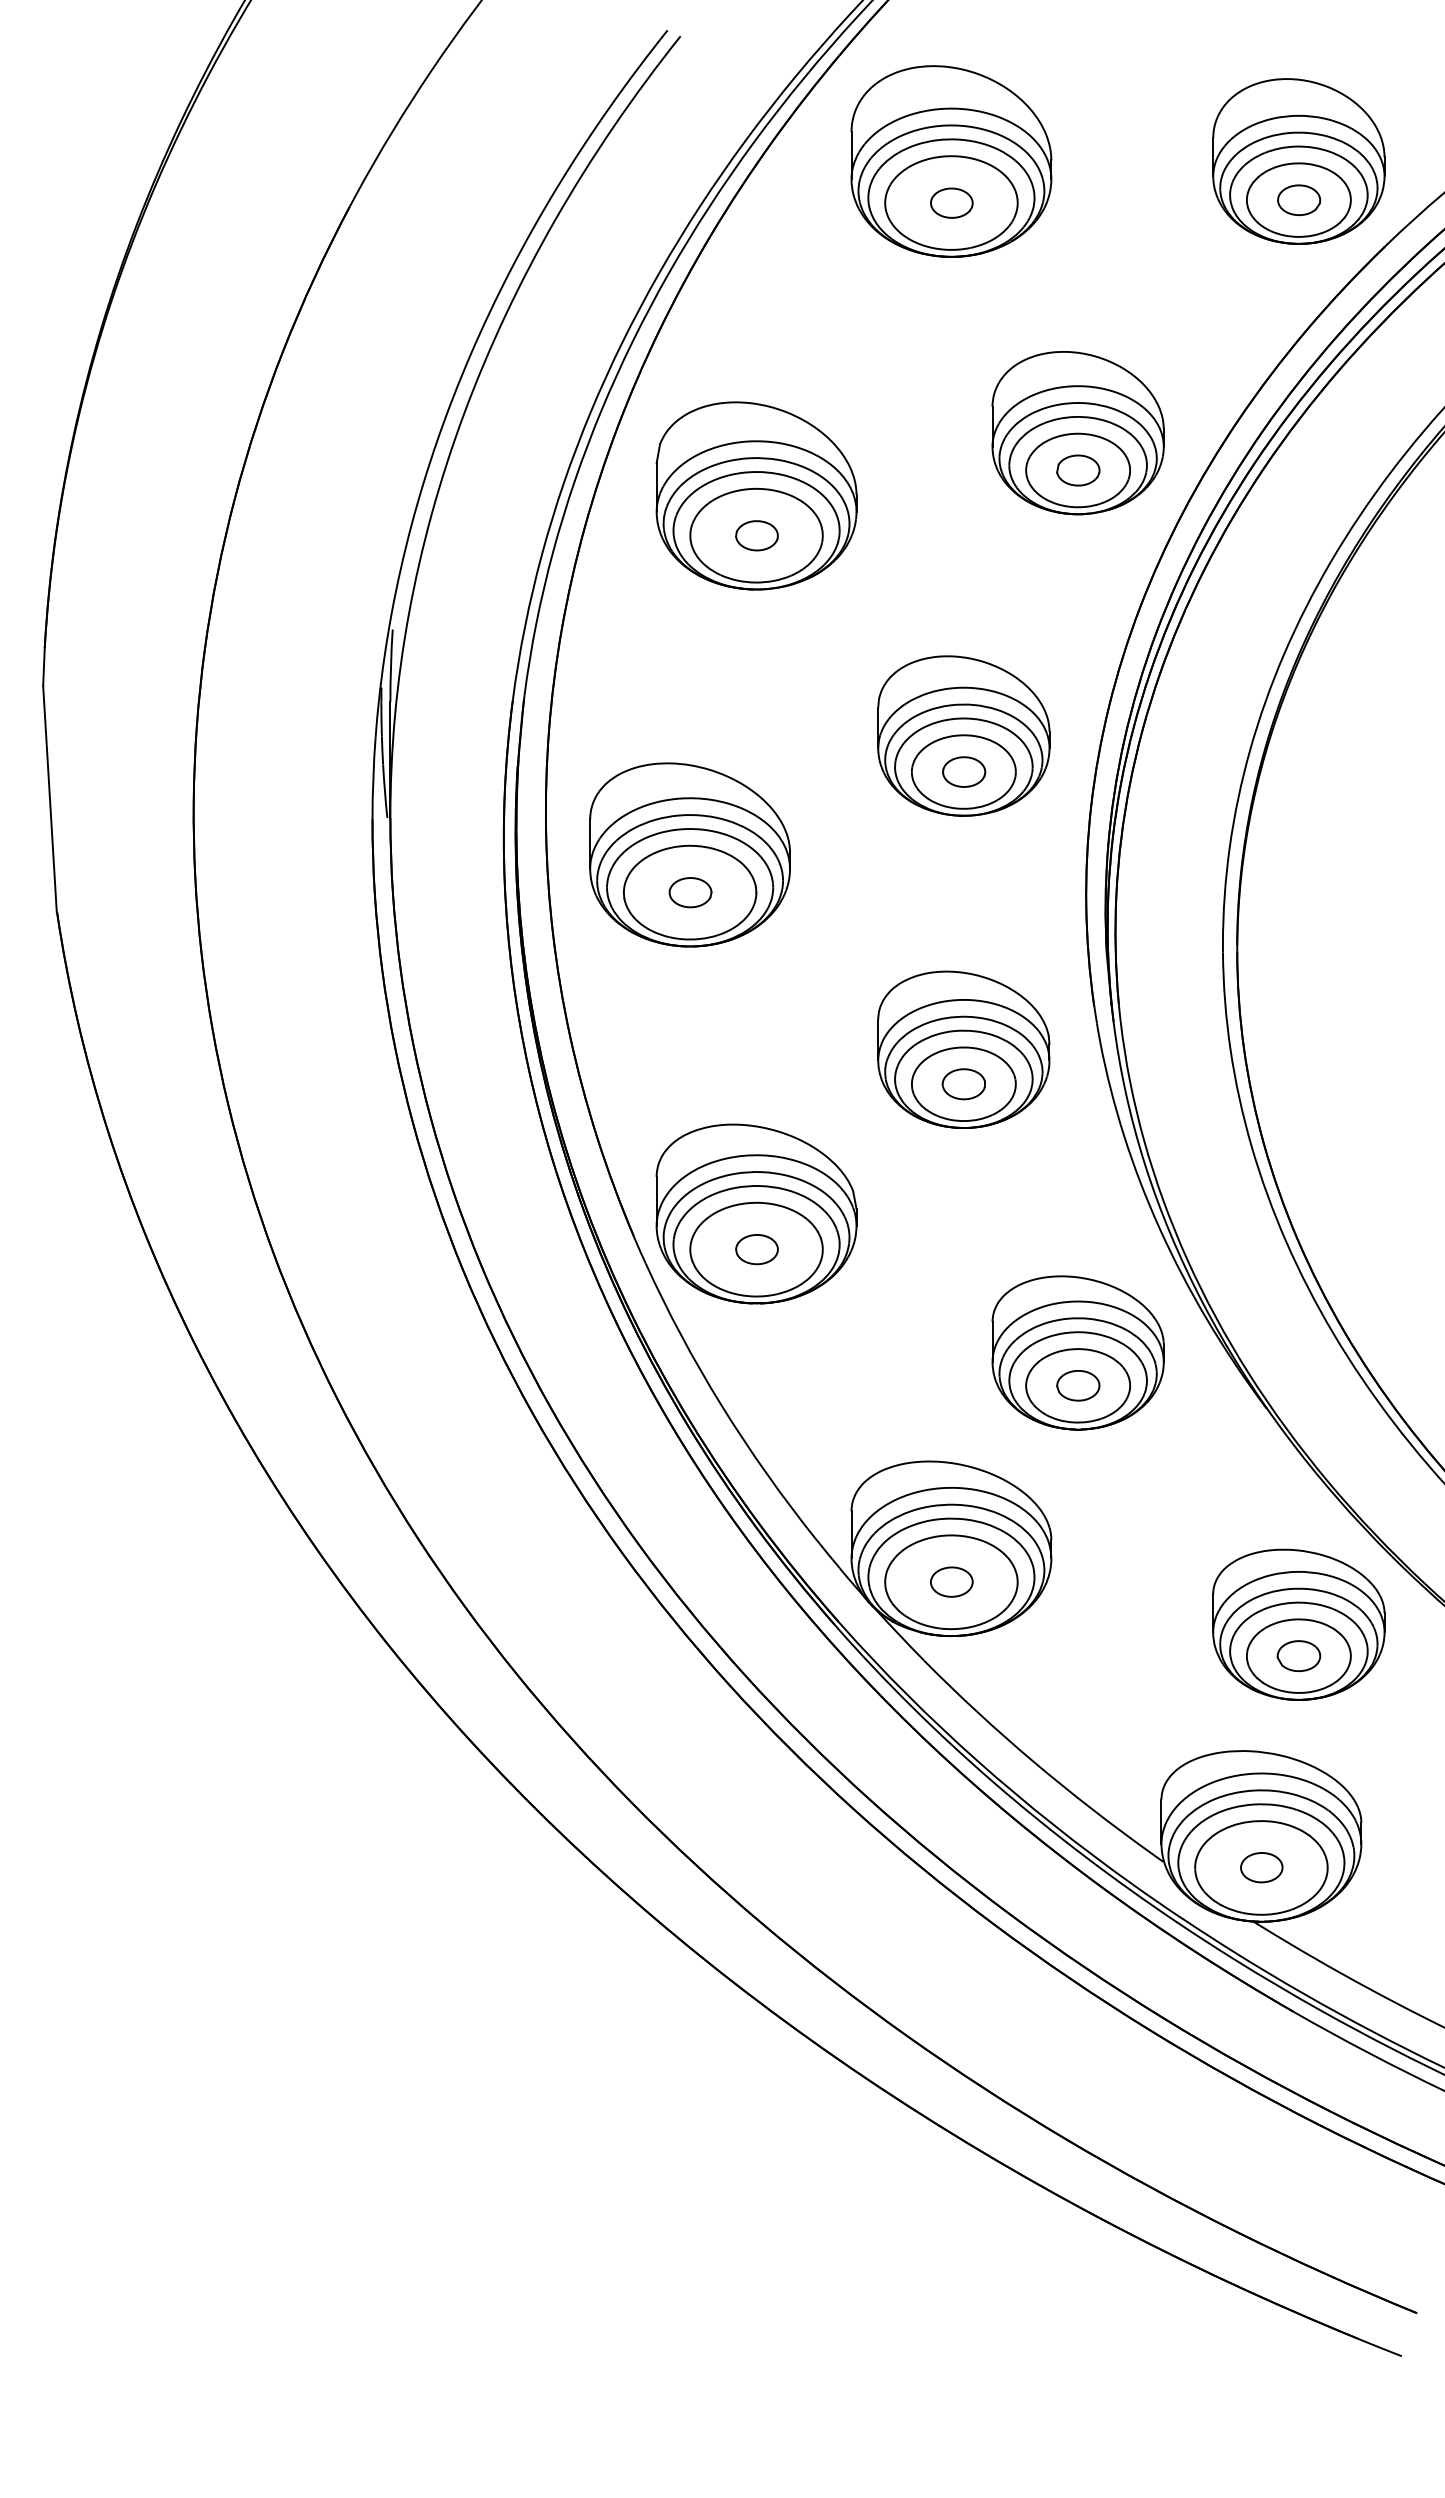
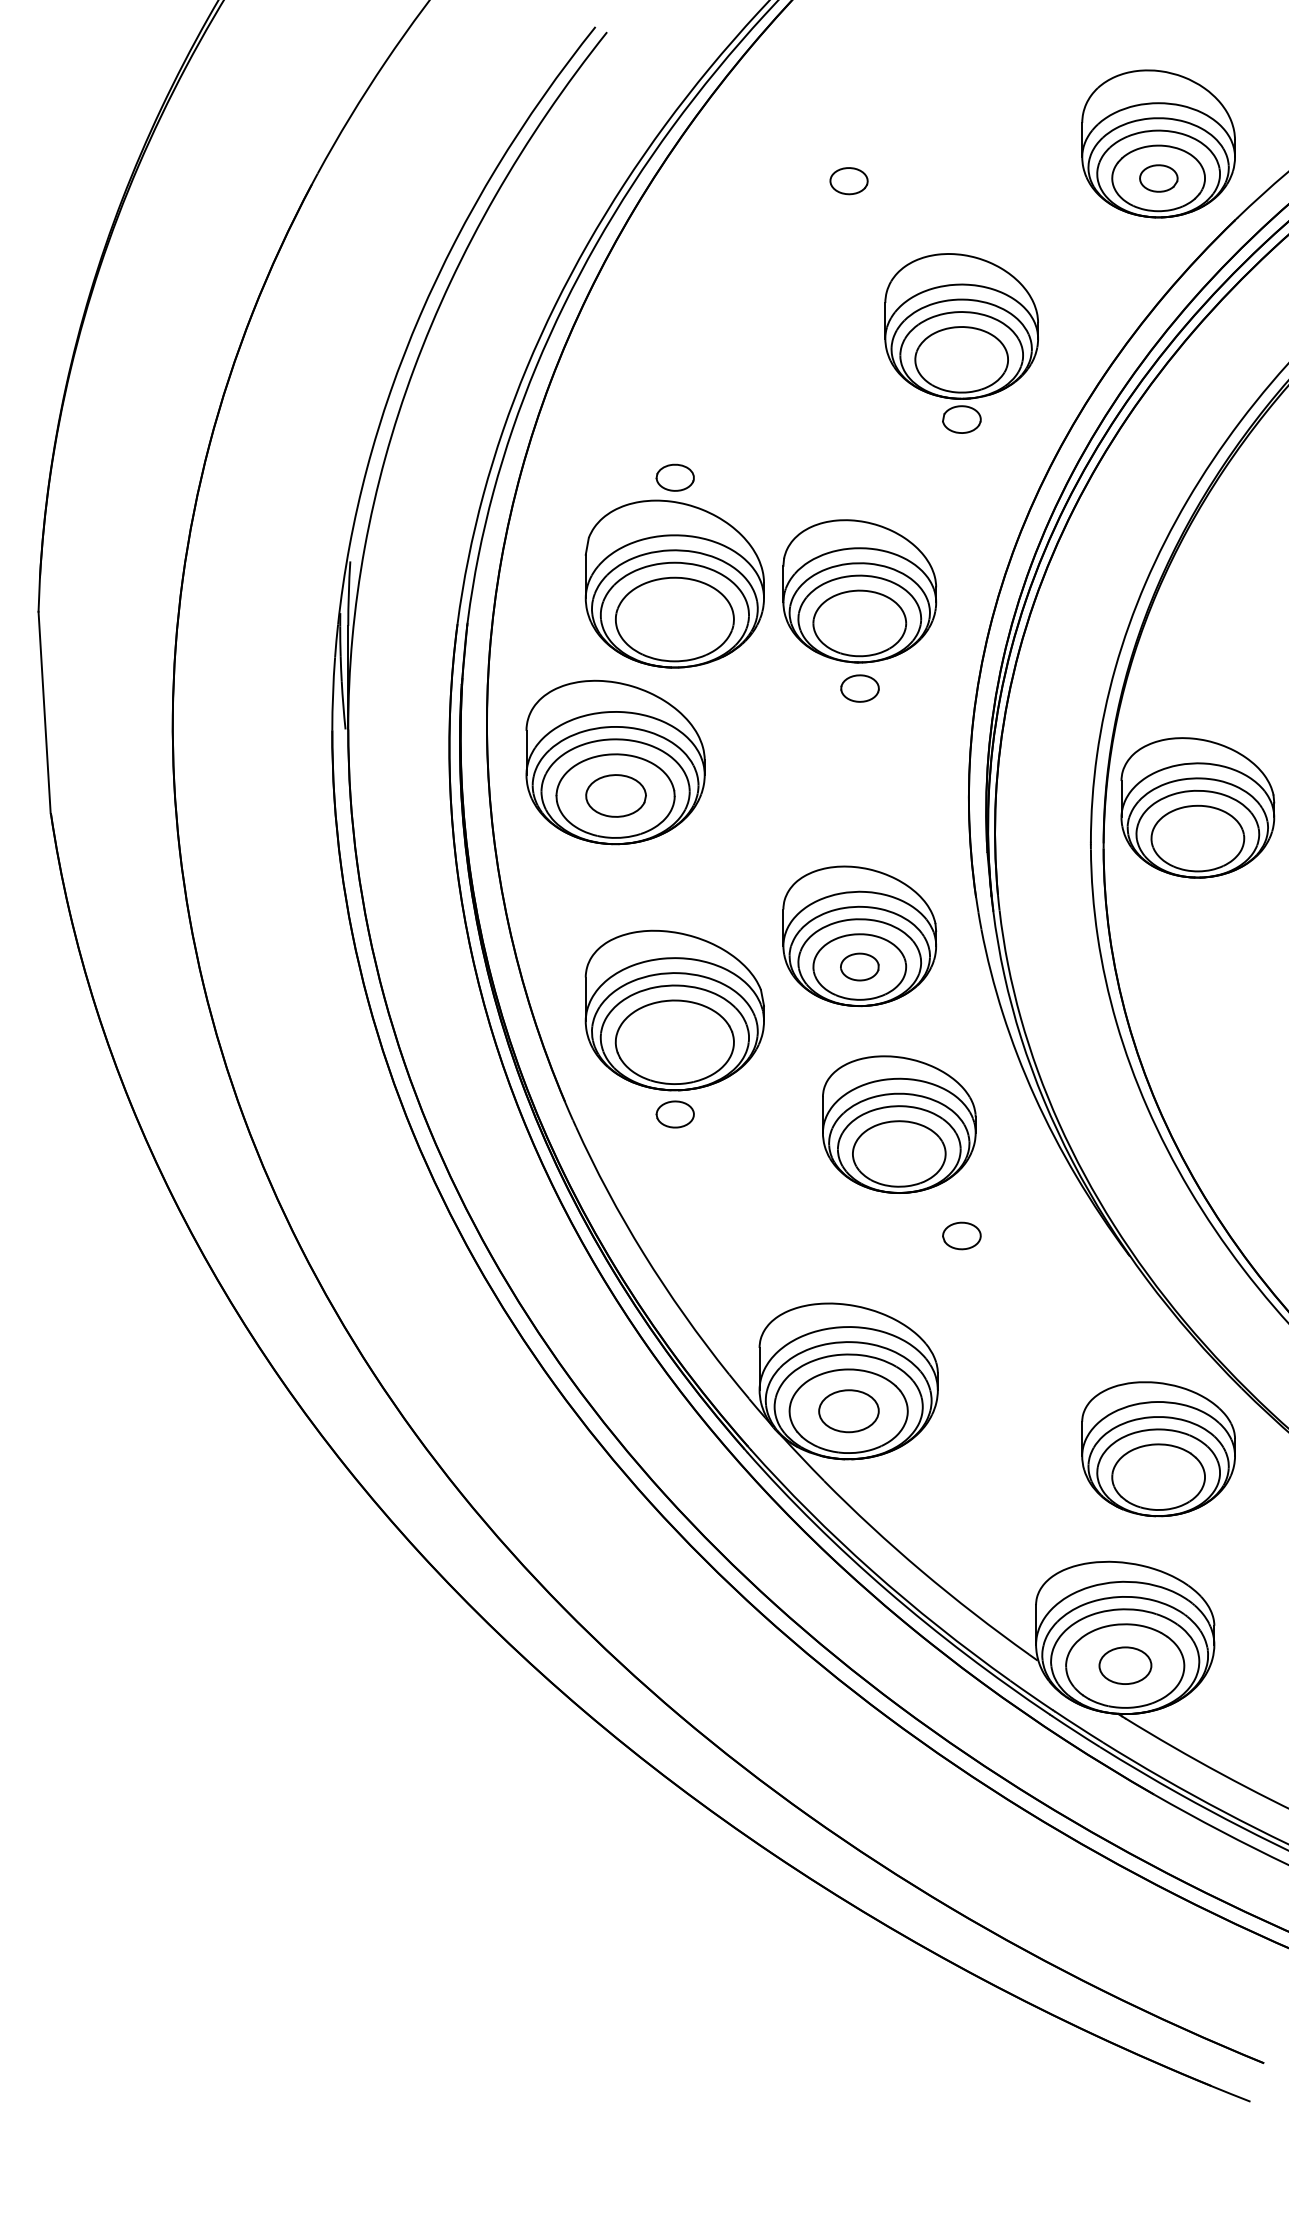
part: (951, 161) -> (848, 143), removed
part: (1077, 433) -> (961, 326), moved
part: (756, 495) -> (674, 583), moved
part: (963, 735) -> (859, 590), moved
part: (690, 892) -> (615, 796), size x1.6
part: (1342, 905) -> (1197, 807), added
part: (756, 1213) -> (674, 1010), moved
part: (1077, 1352) -> (898, 1124), moved
part: (951, 1581) -> (848, 1410), size x1.6
part: (1298, 1655) -> (1158, 1476), removed
part: (1261, 1867) -> (1125, 1665), size x1.4

